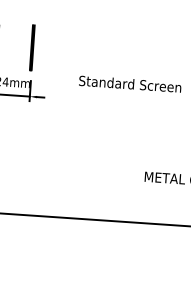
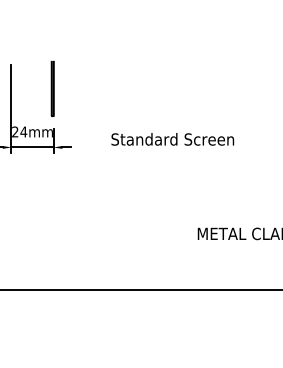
text: (129, 84) -> (172, 139), moved

